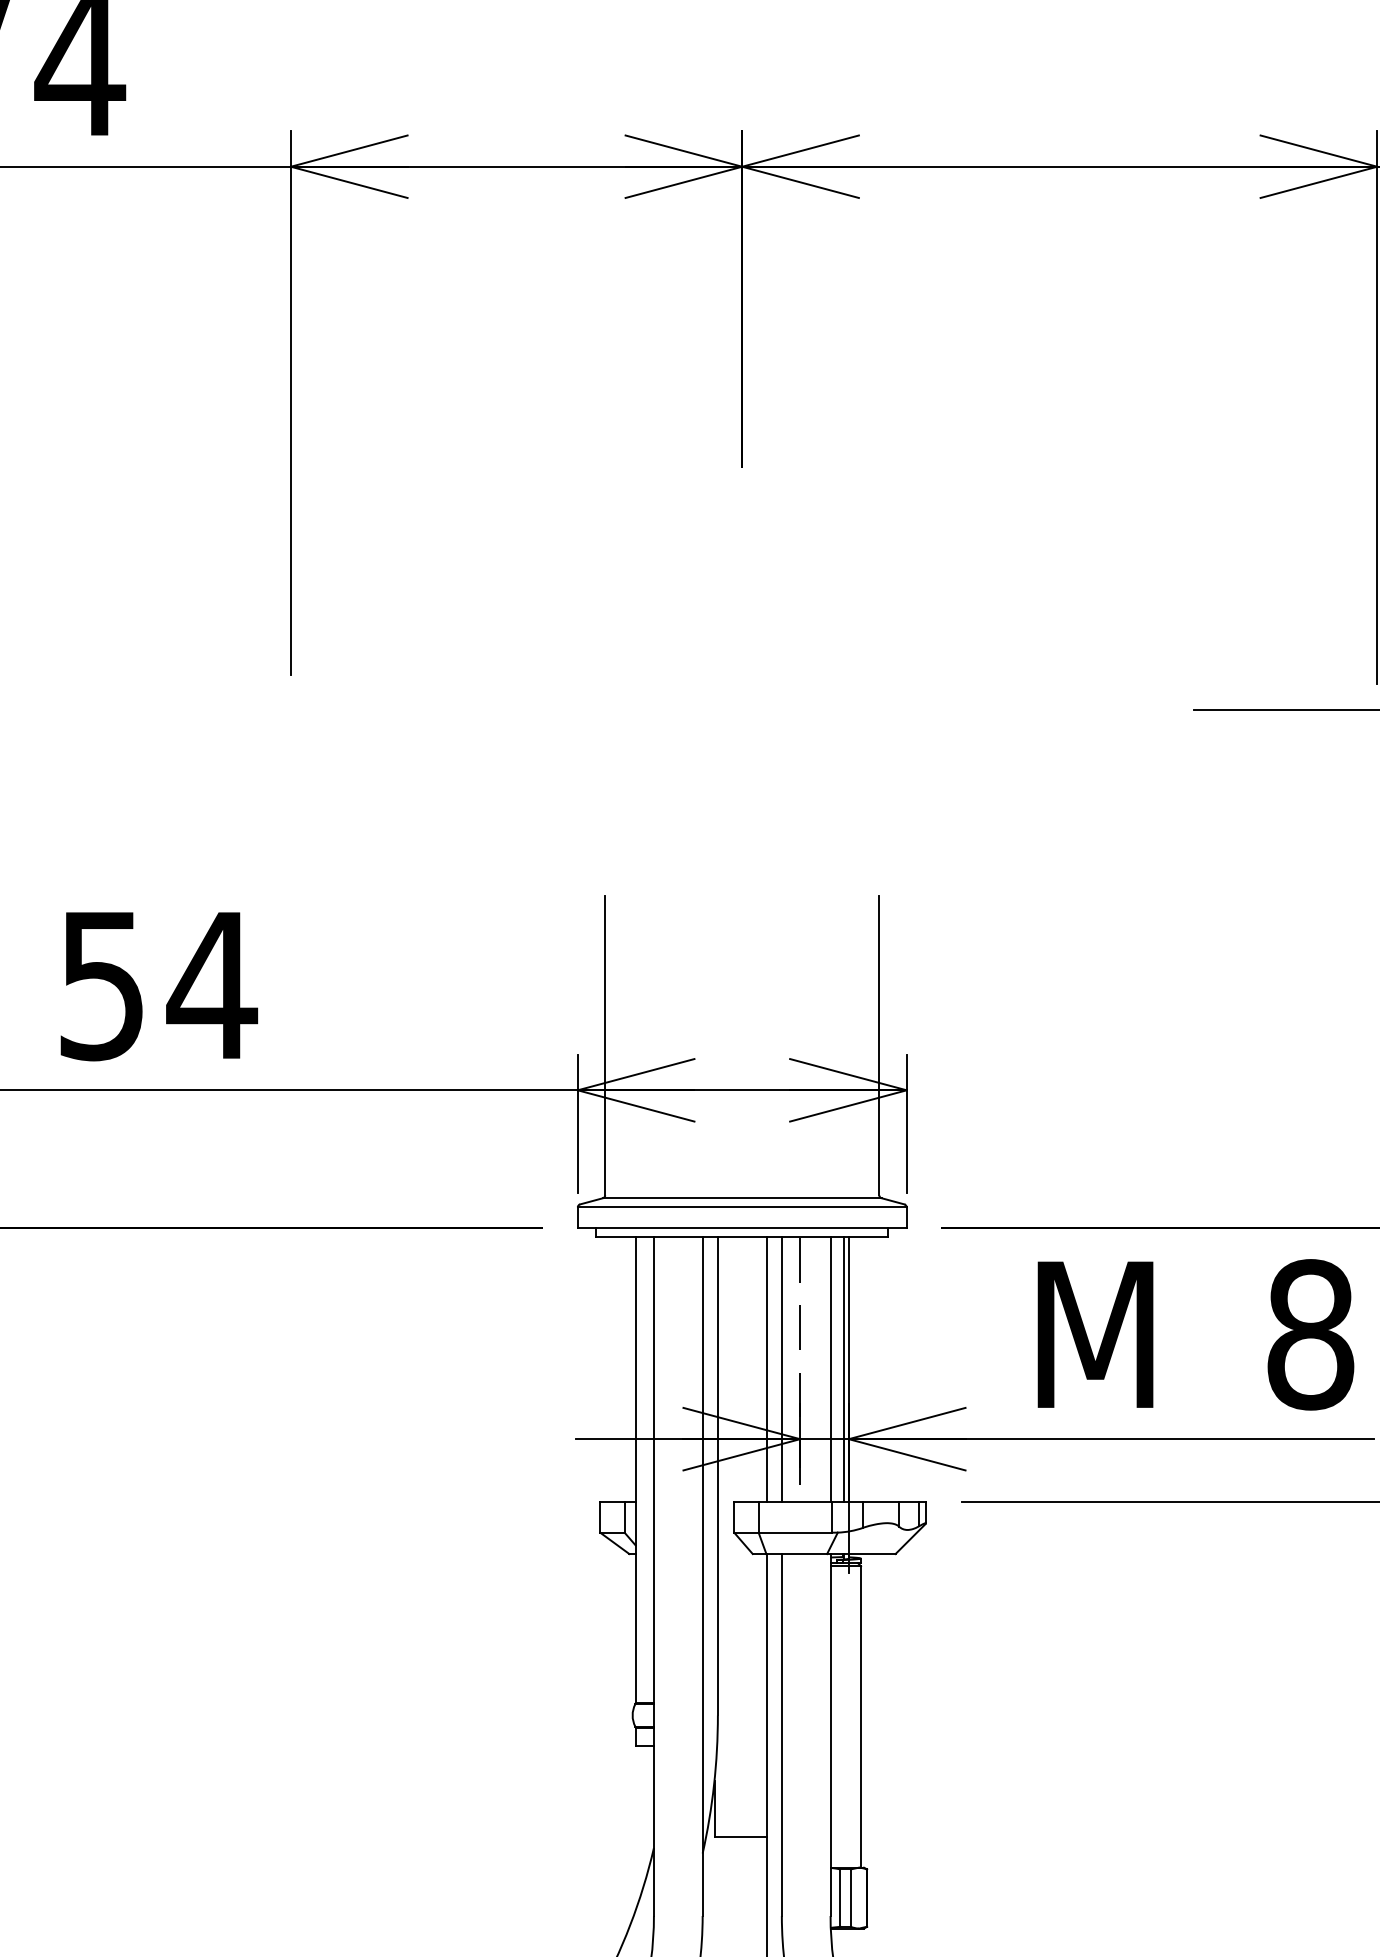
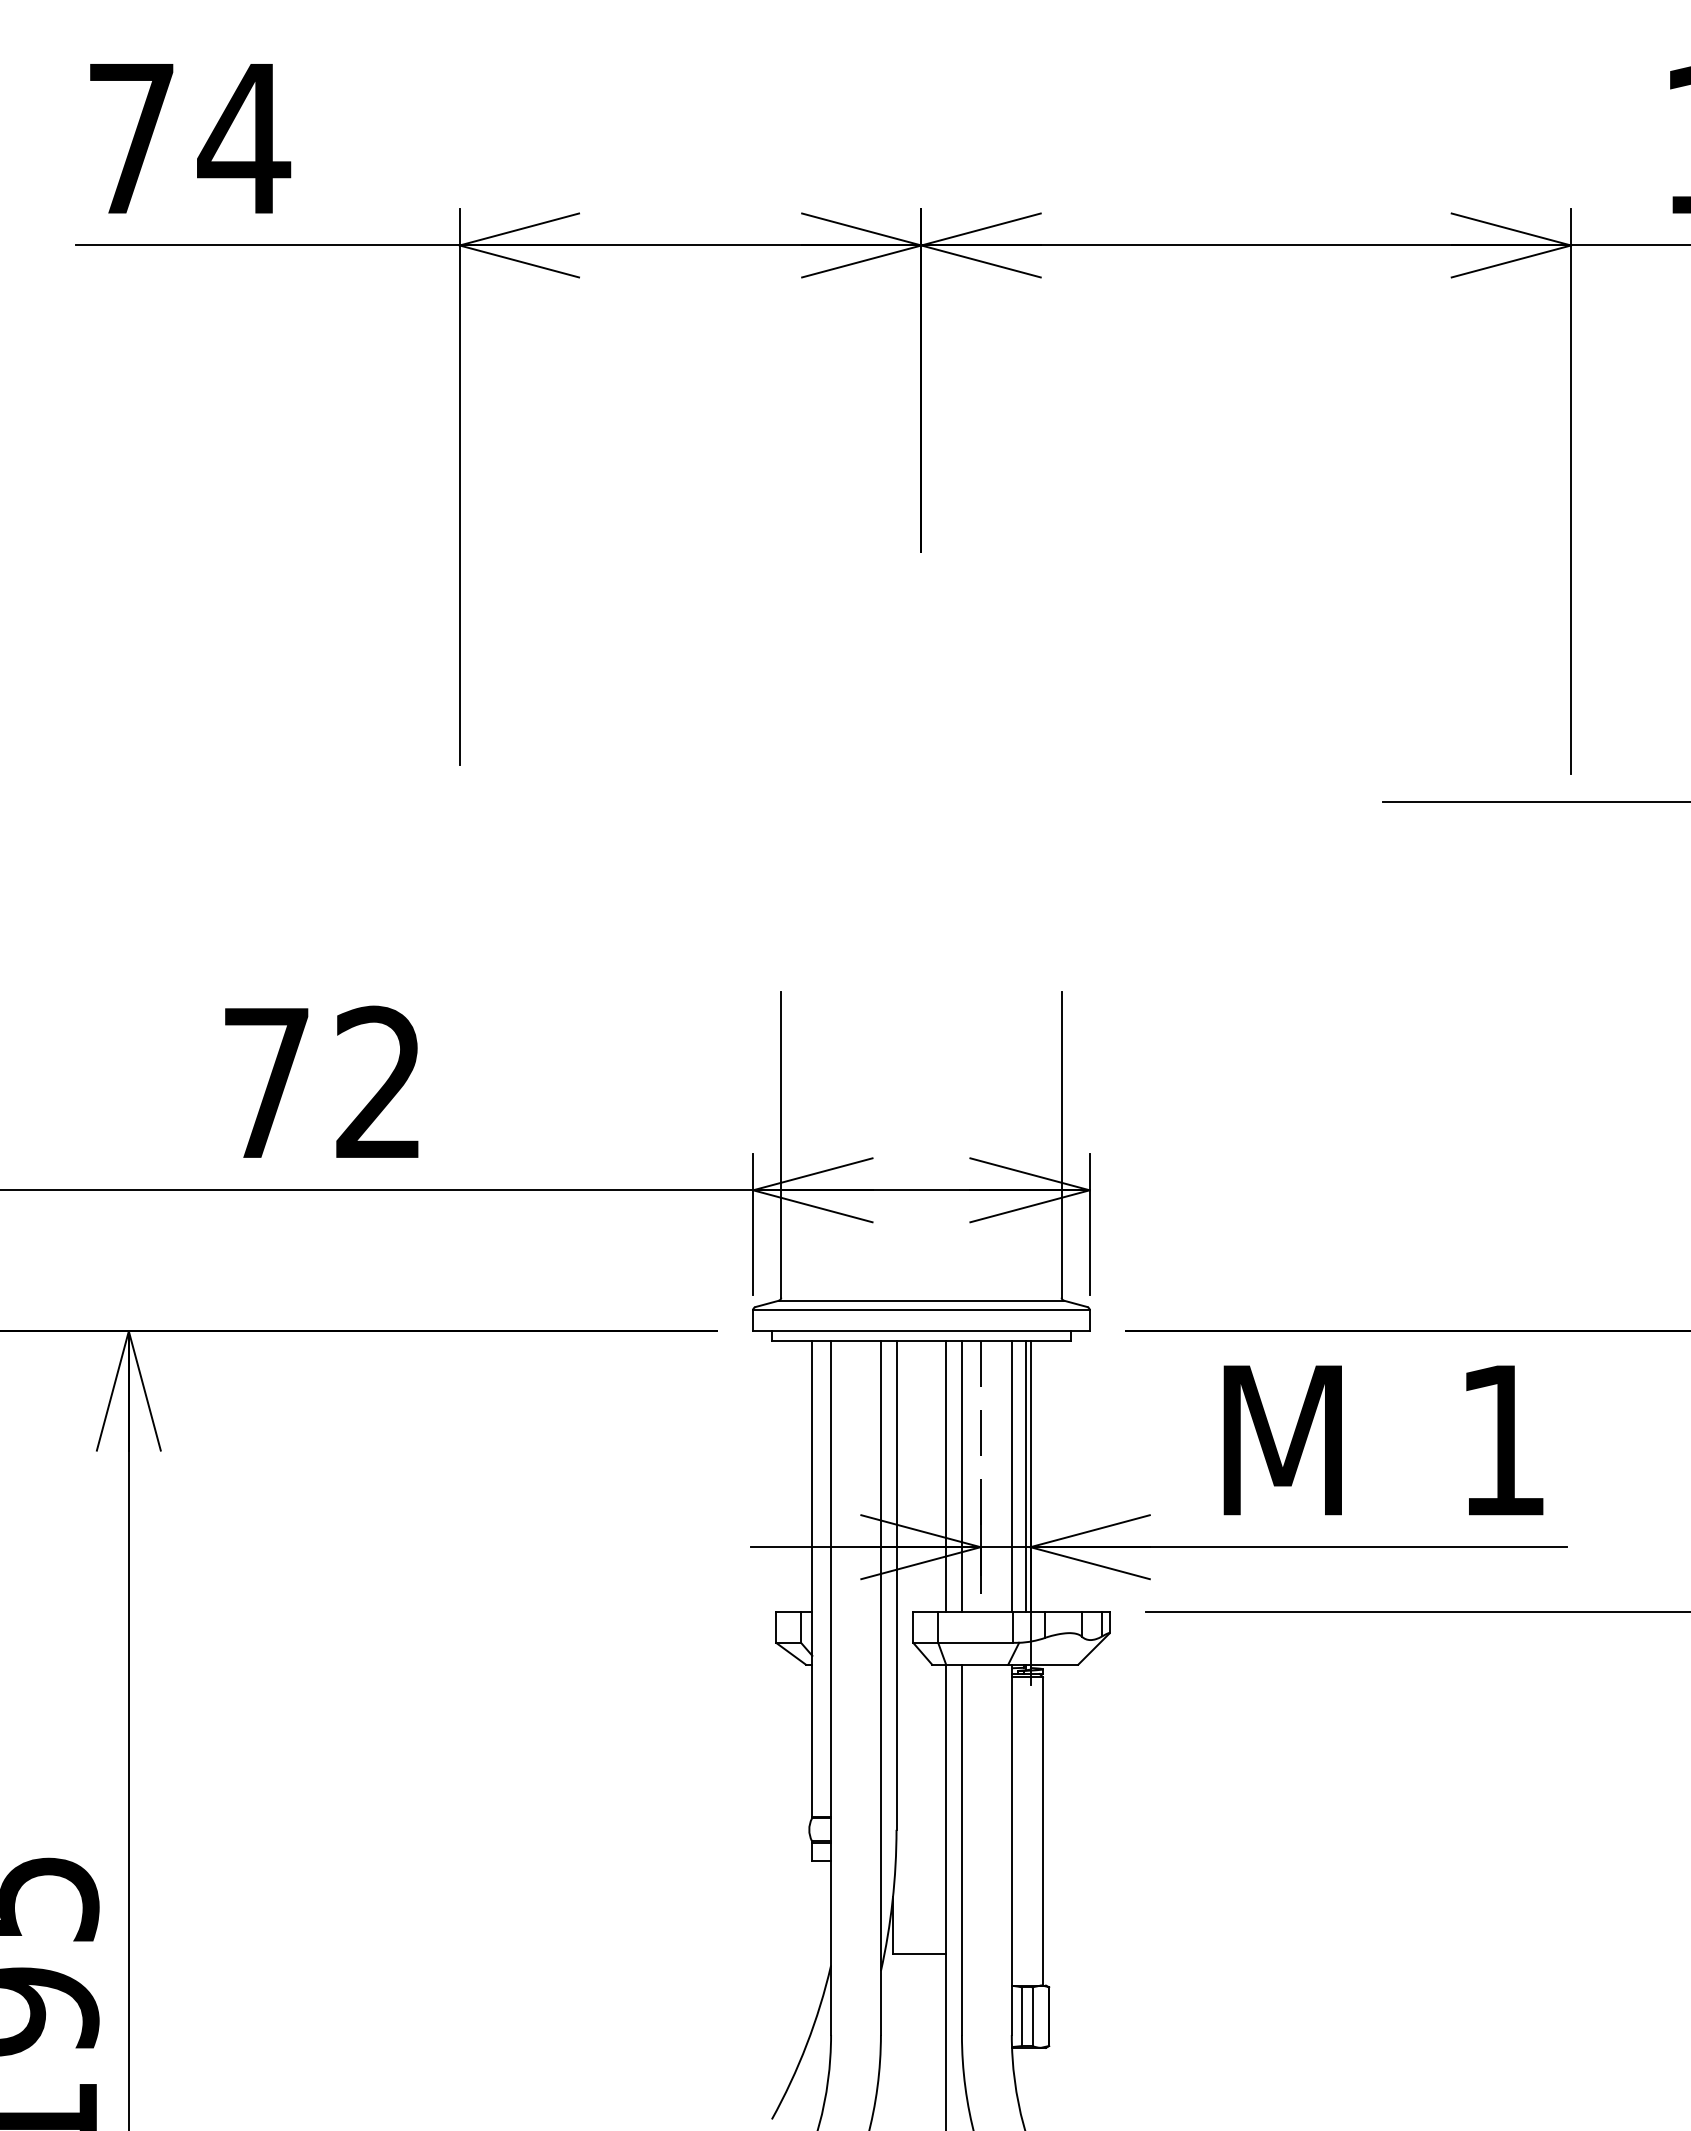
text: (159, 984) -> (325, 1082), 54 -> 72
text: (1311, 1334) -> (1503, 1440), 8 -> 1

